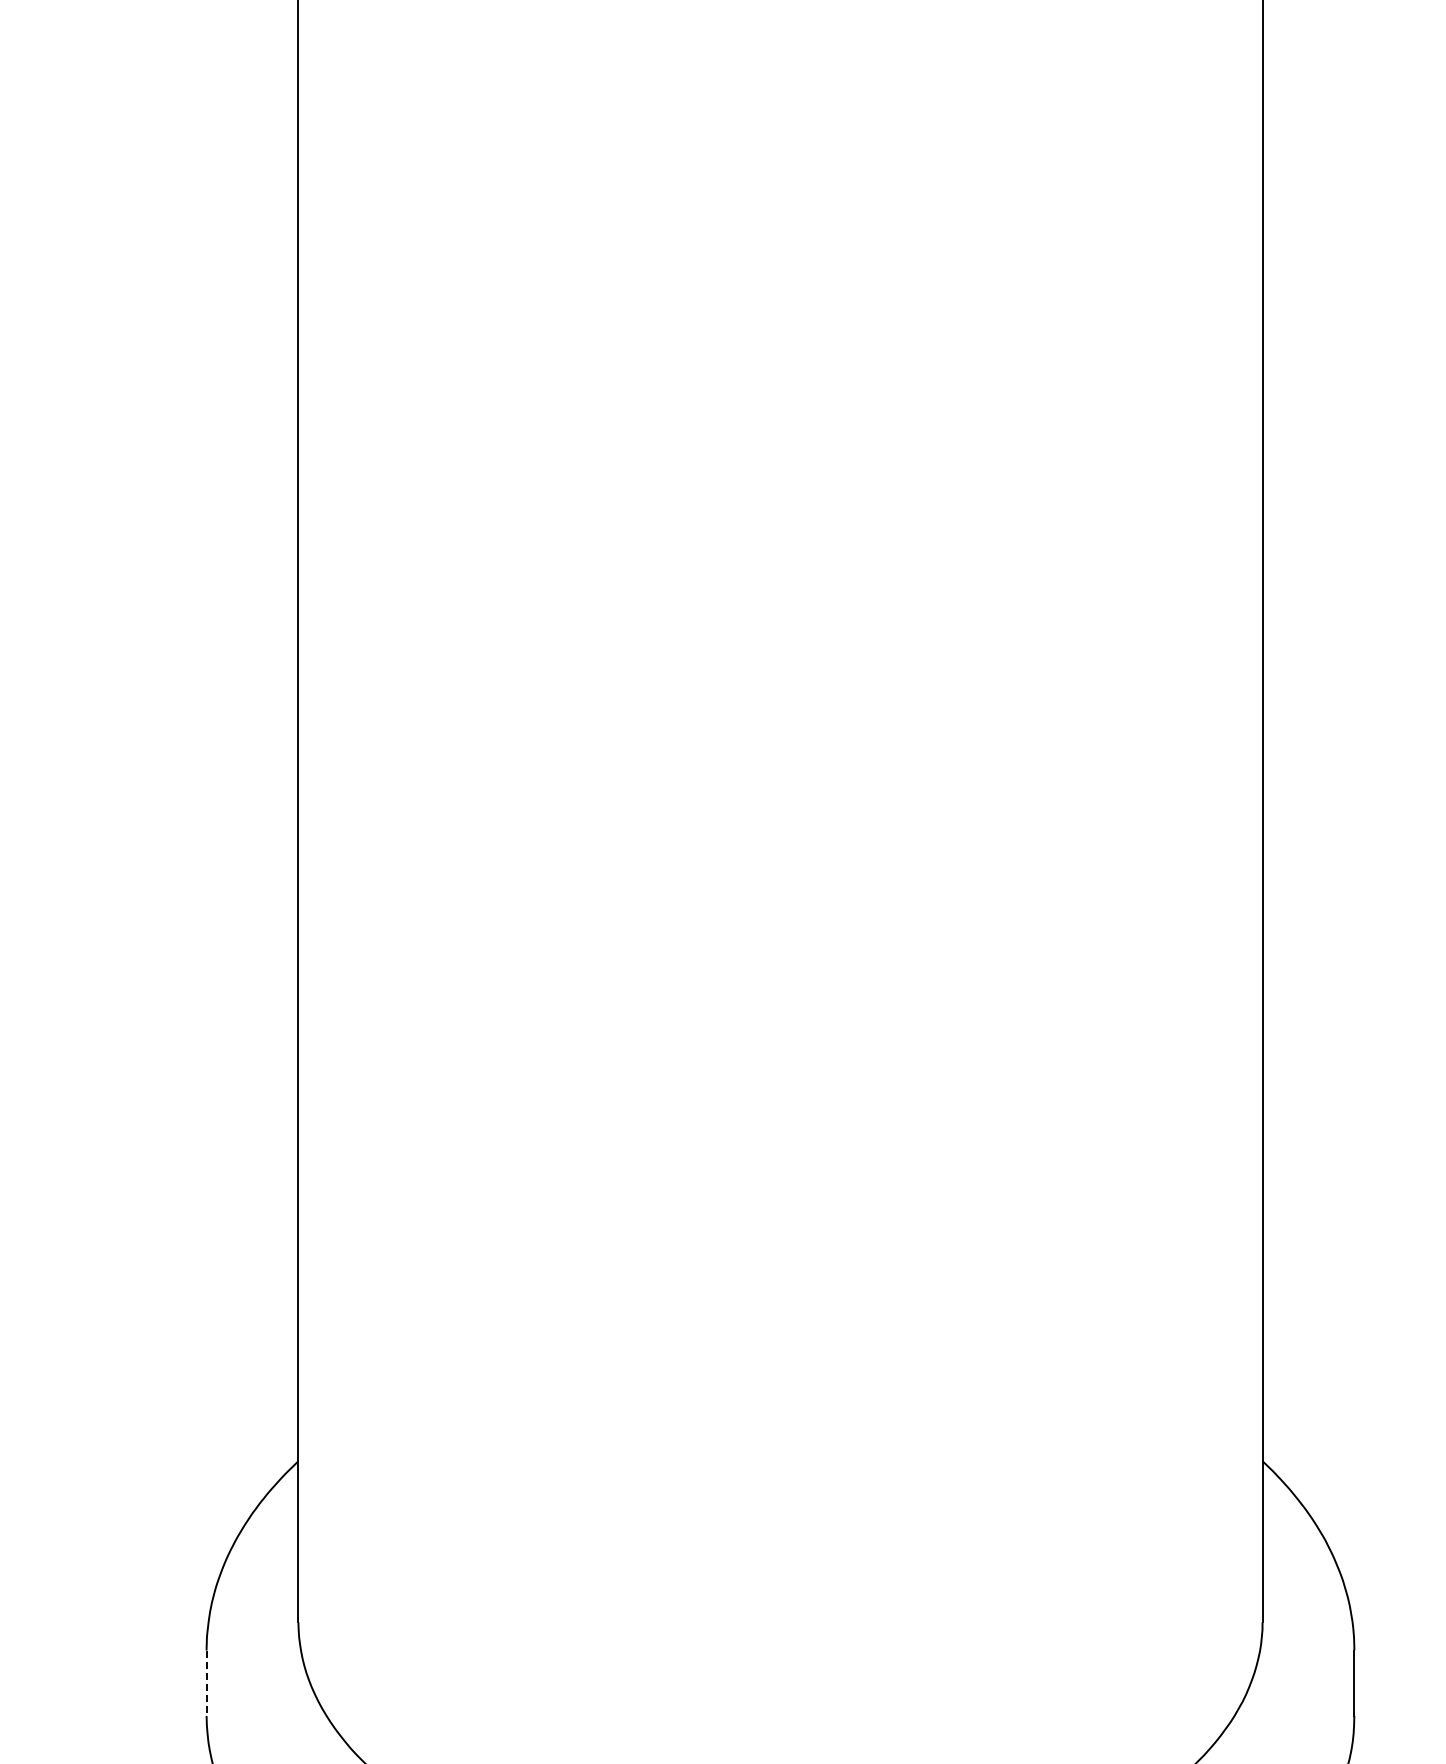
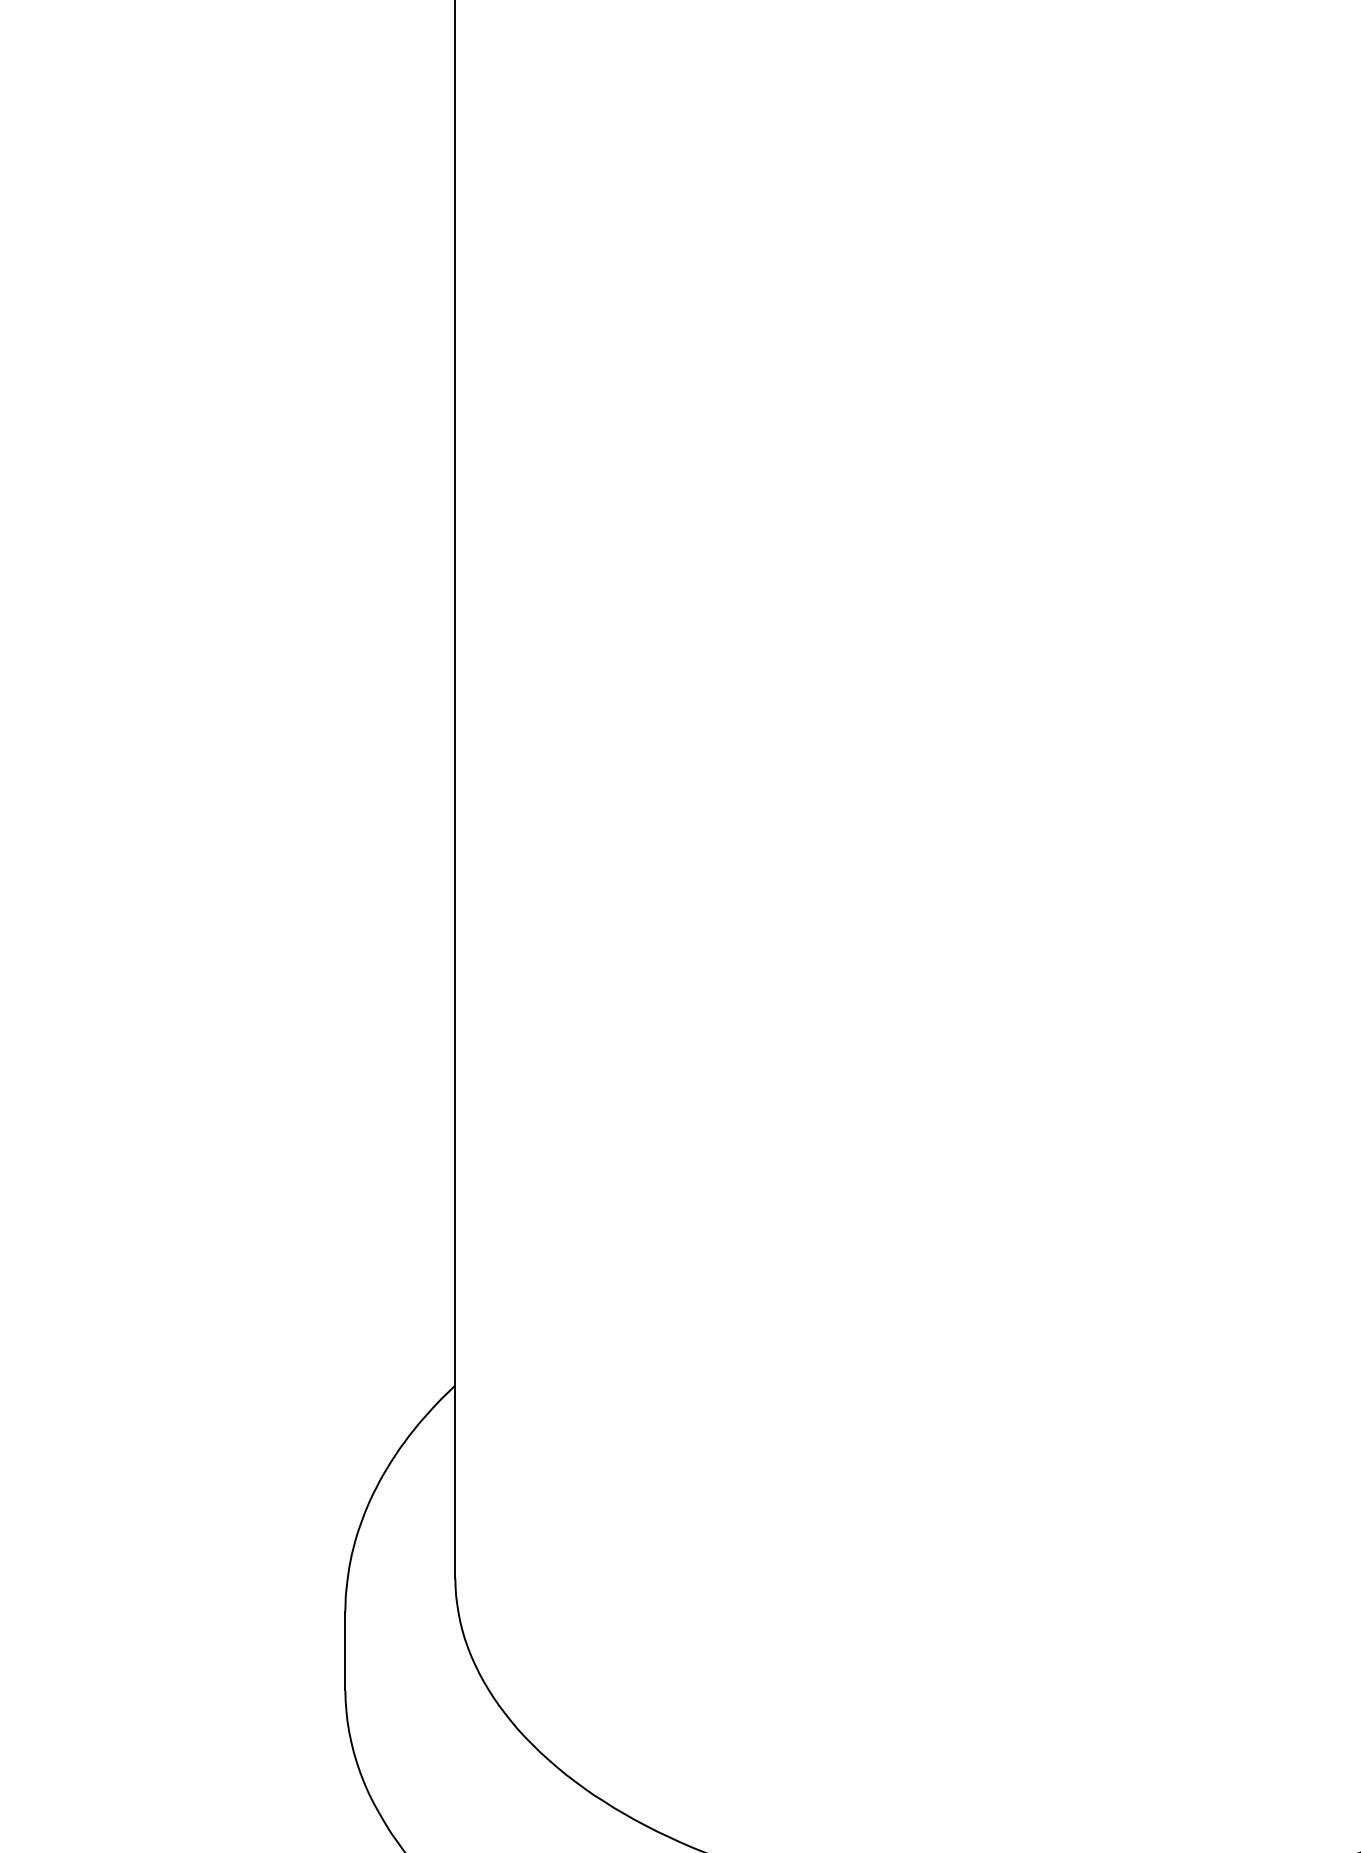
line: (206, 1683) -> (345, 1651), dashed -> solid

